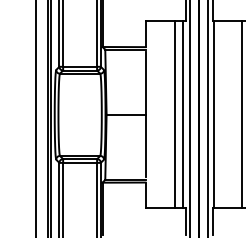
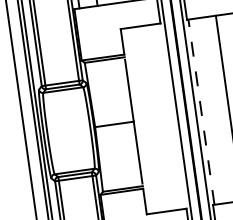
line: (174, 114) -> (162, 117), removed
line: (182, 114) -> (170, 116), removed
line: (213, 114) -> (200, 111), solid -> dashed

